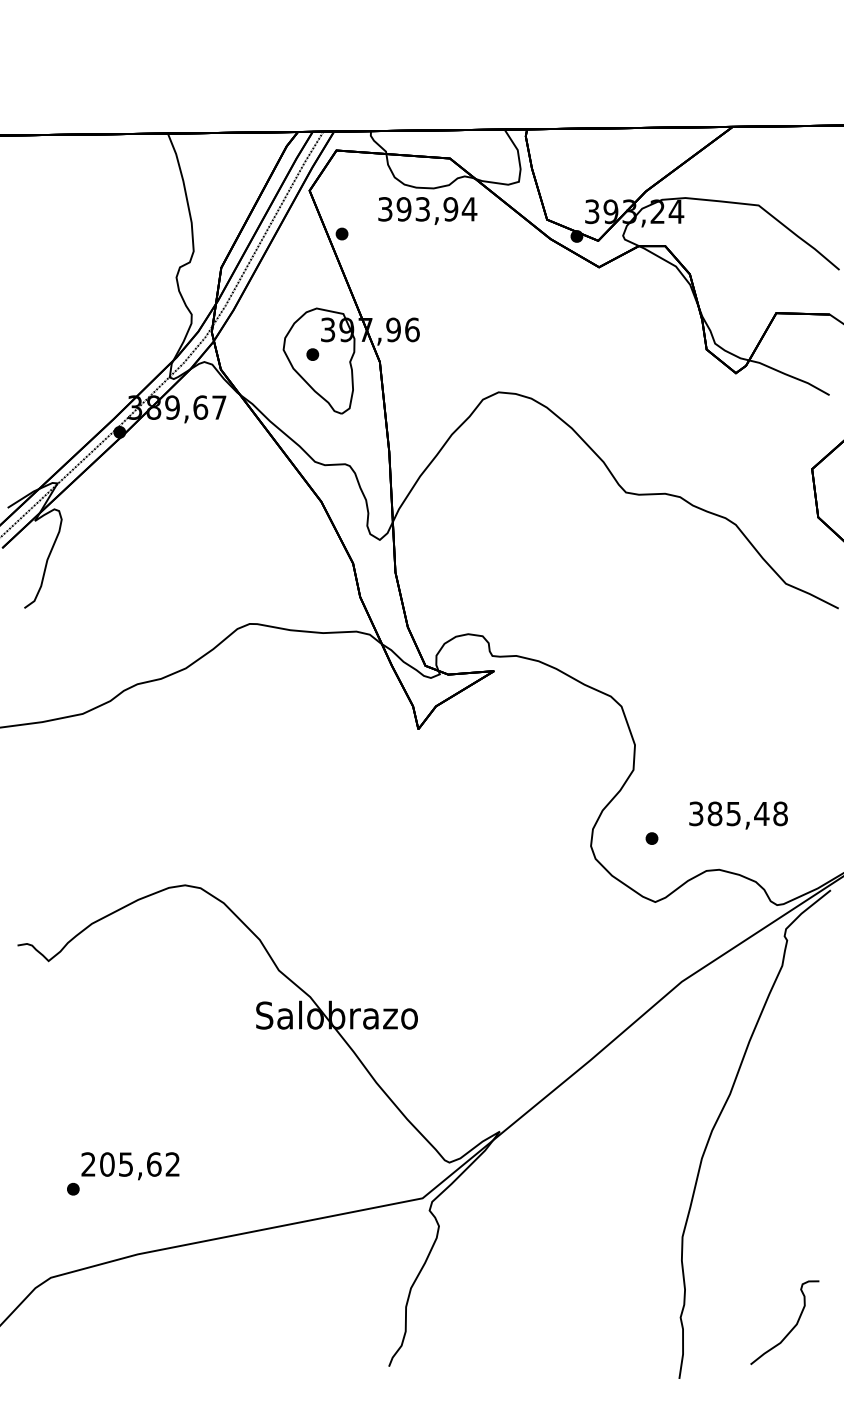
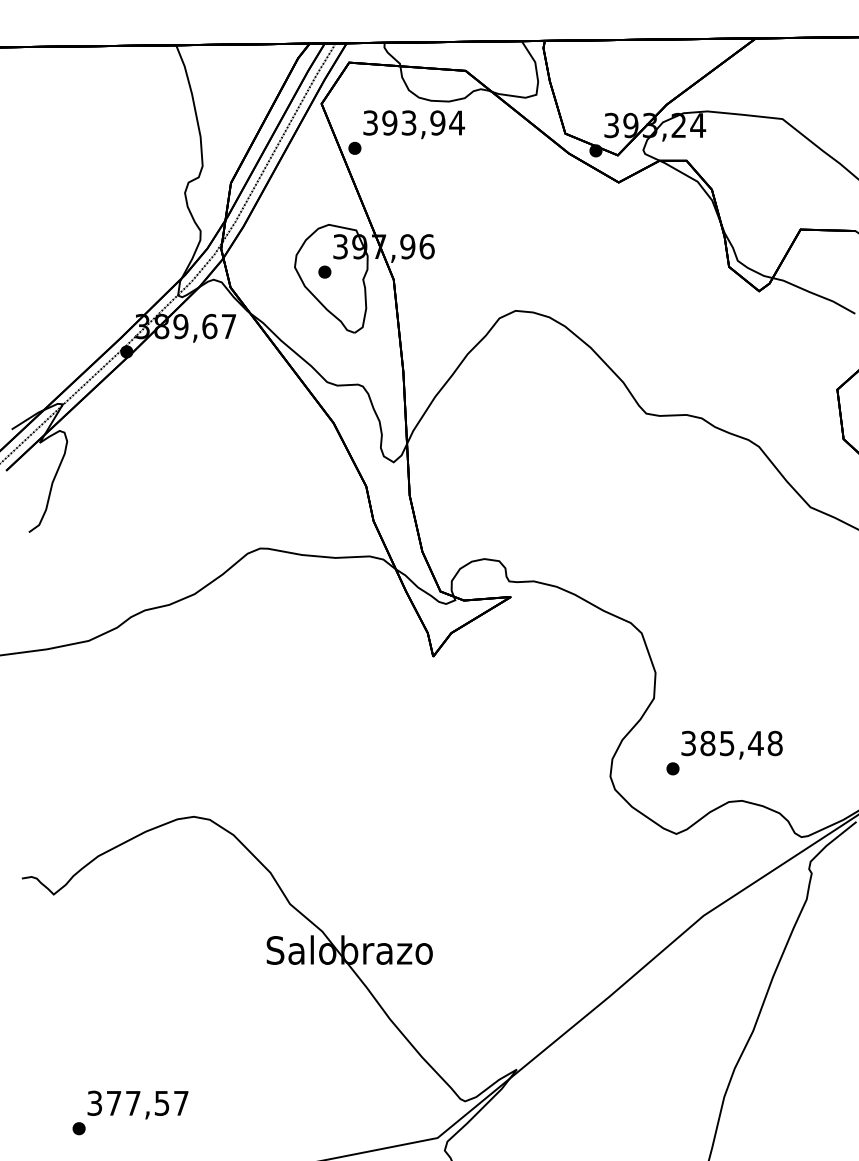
text: (427, 210) -> (413, 124), moved
text: (738, 815) -> (732, 745), moved
text: (130, 1164) -> (137, 1103), 205,62 -> 377,57

